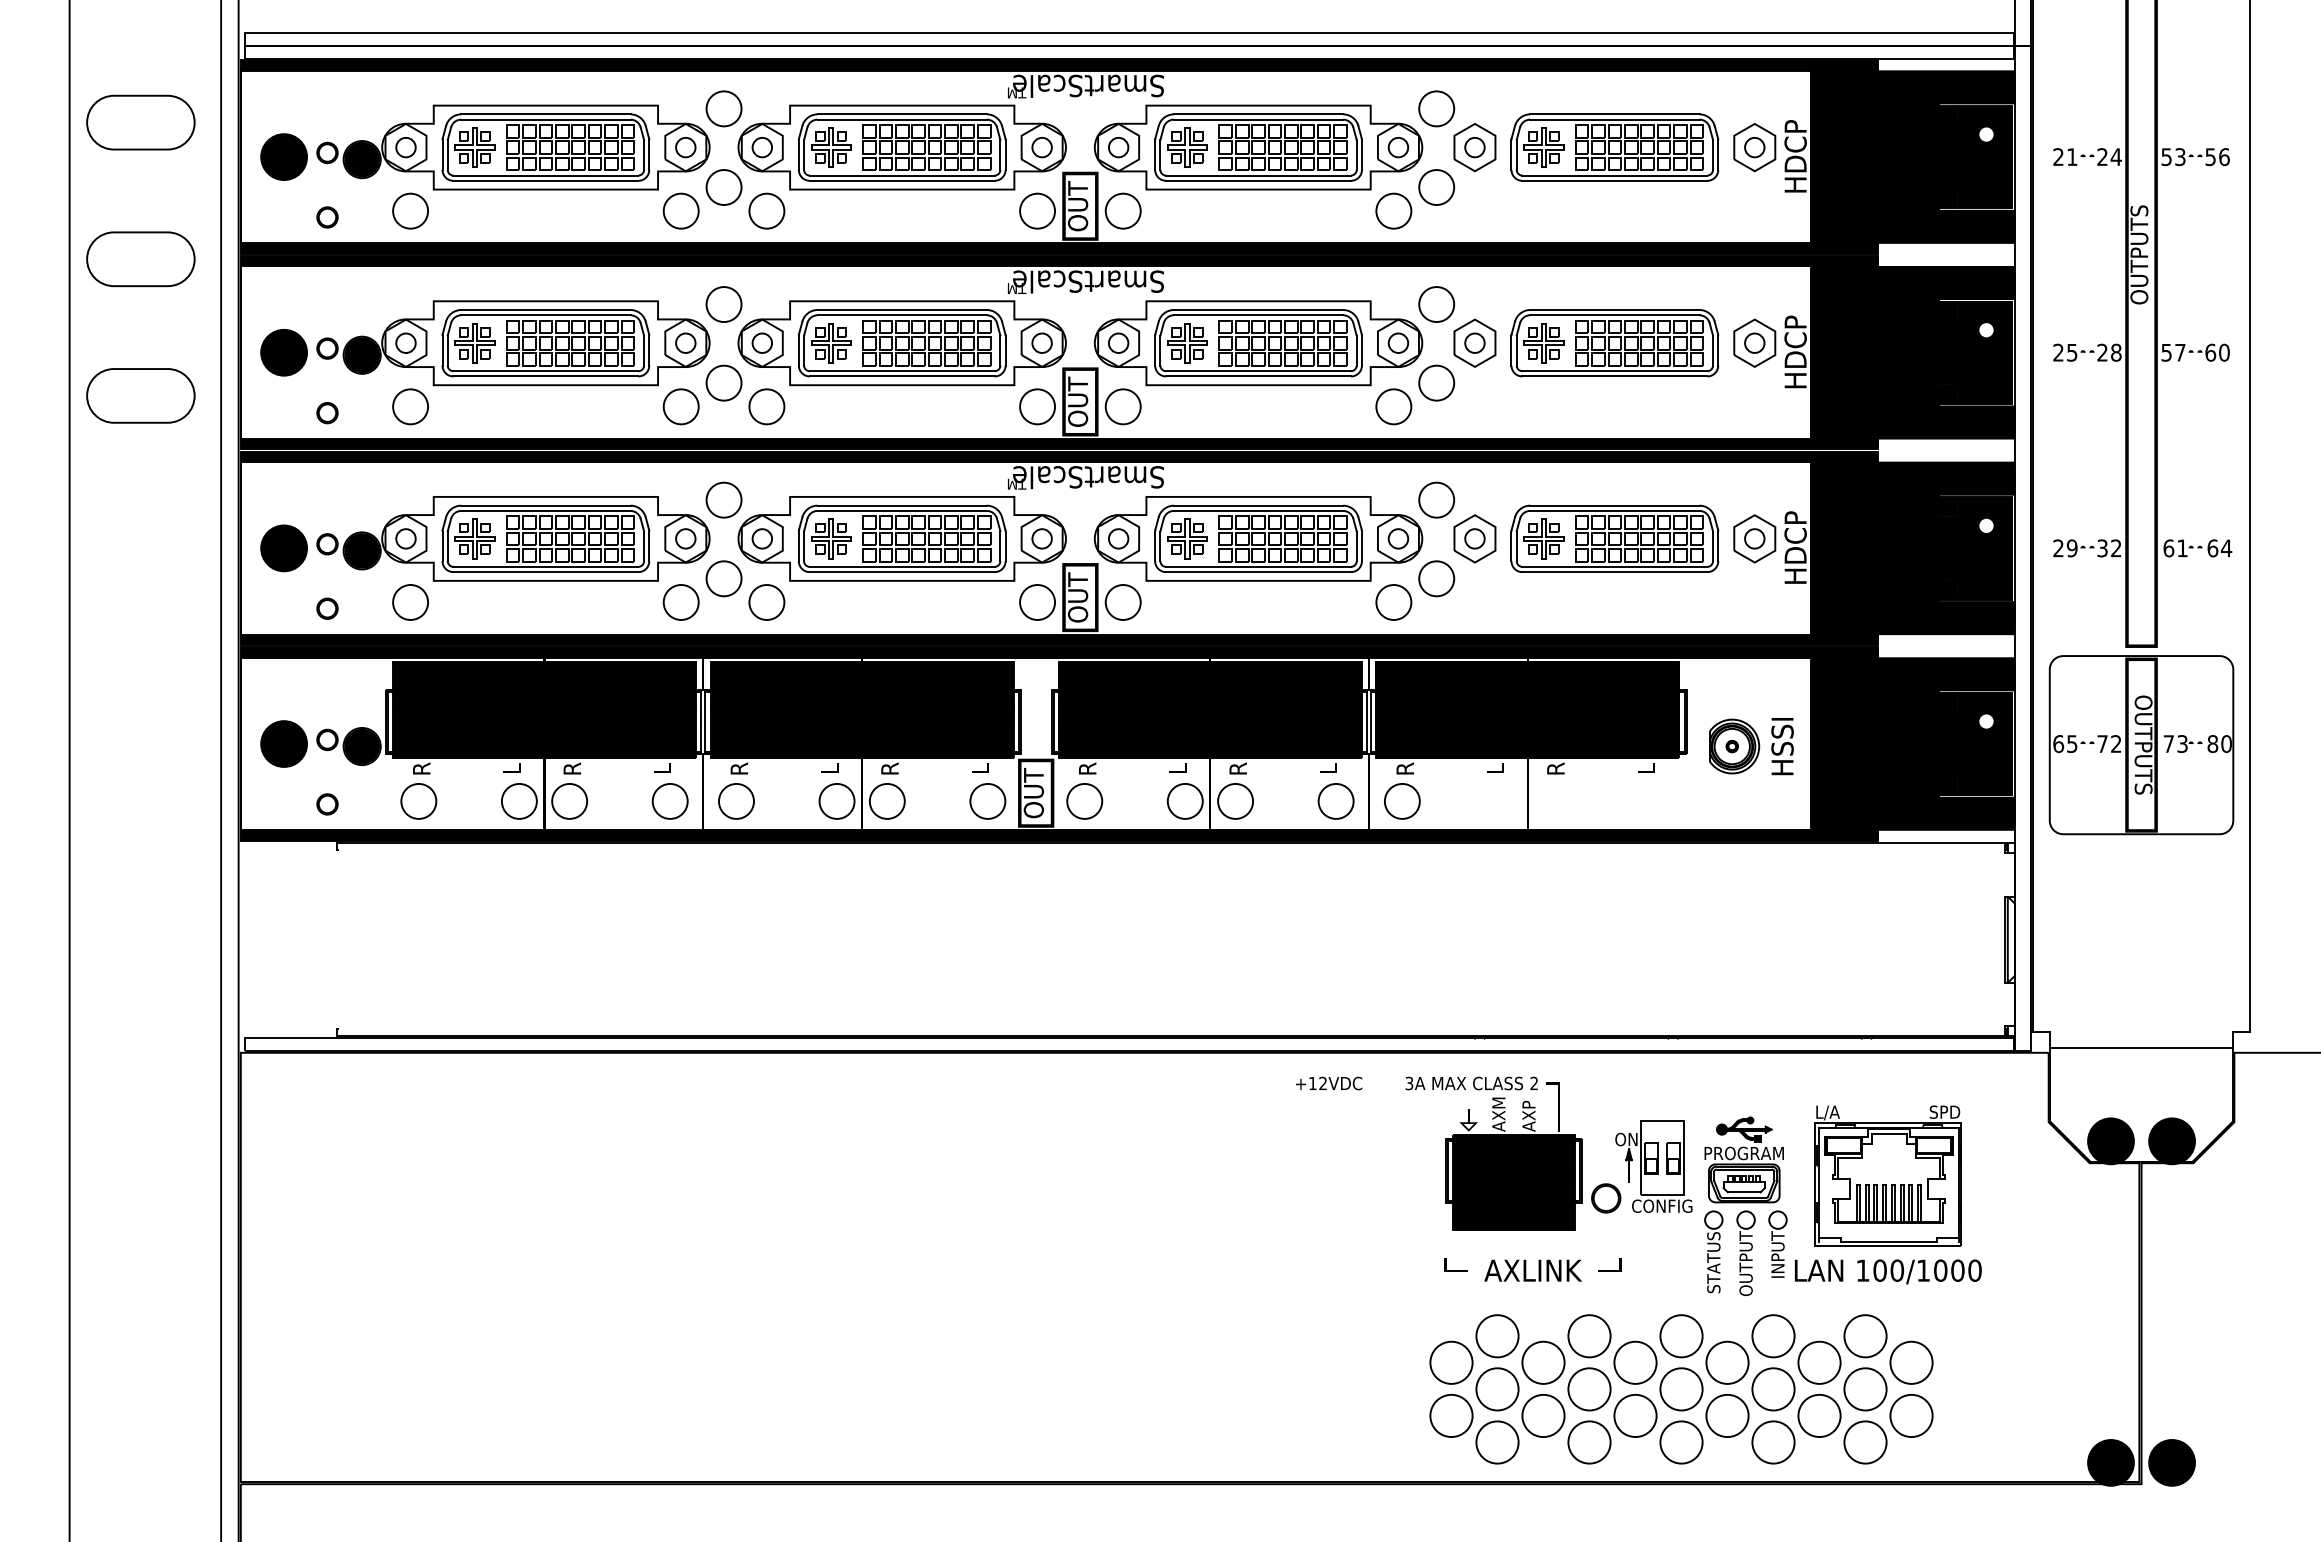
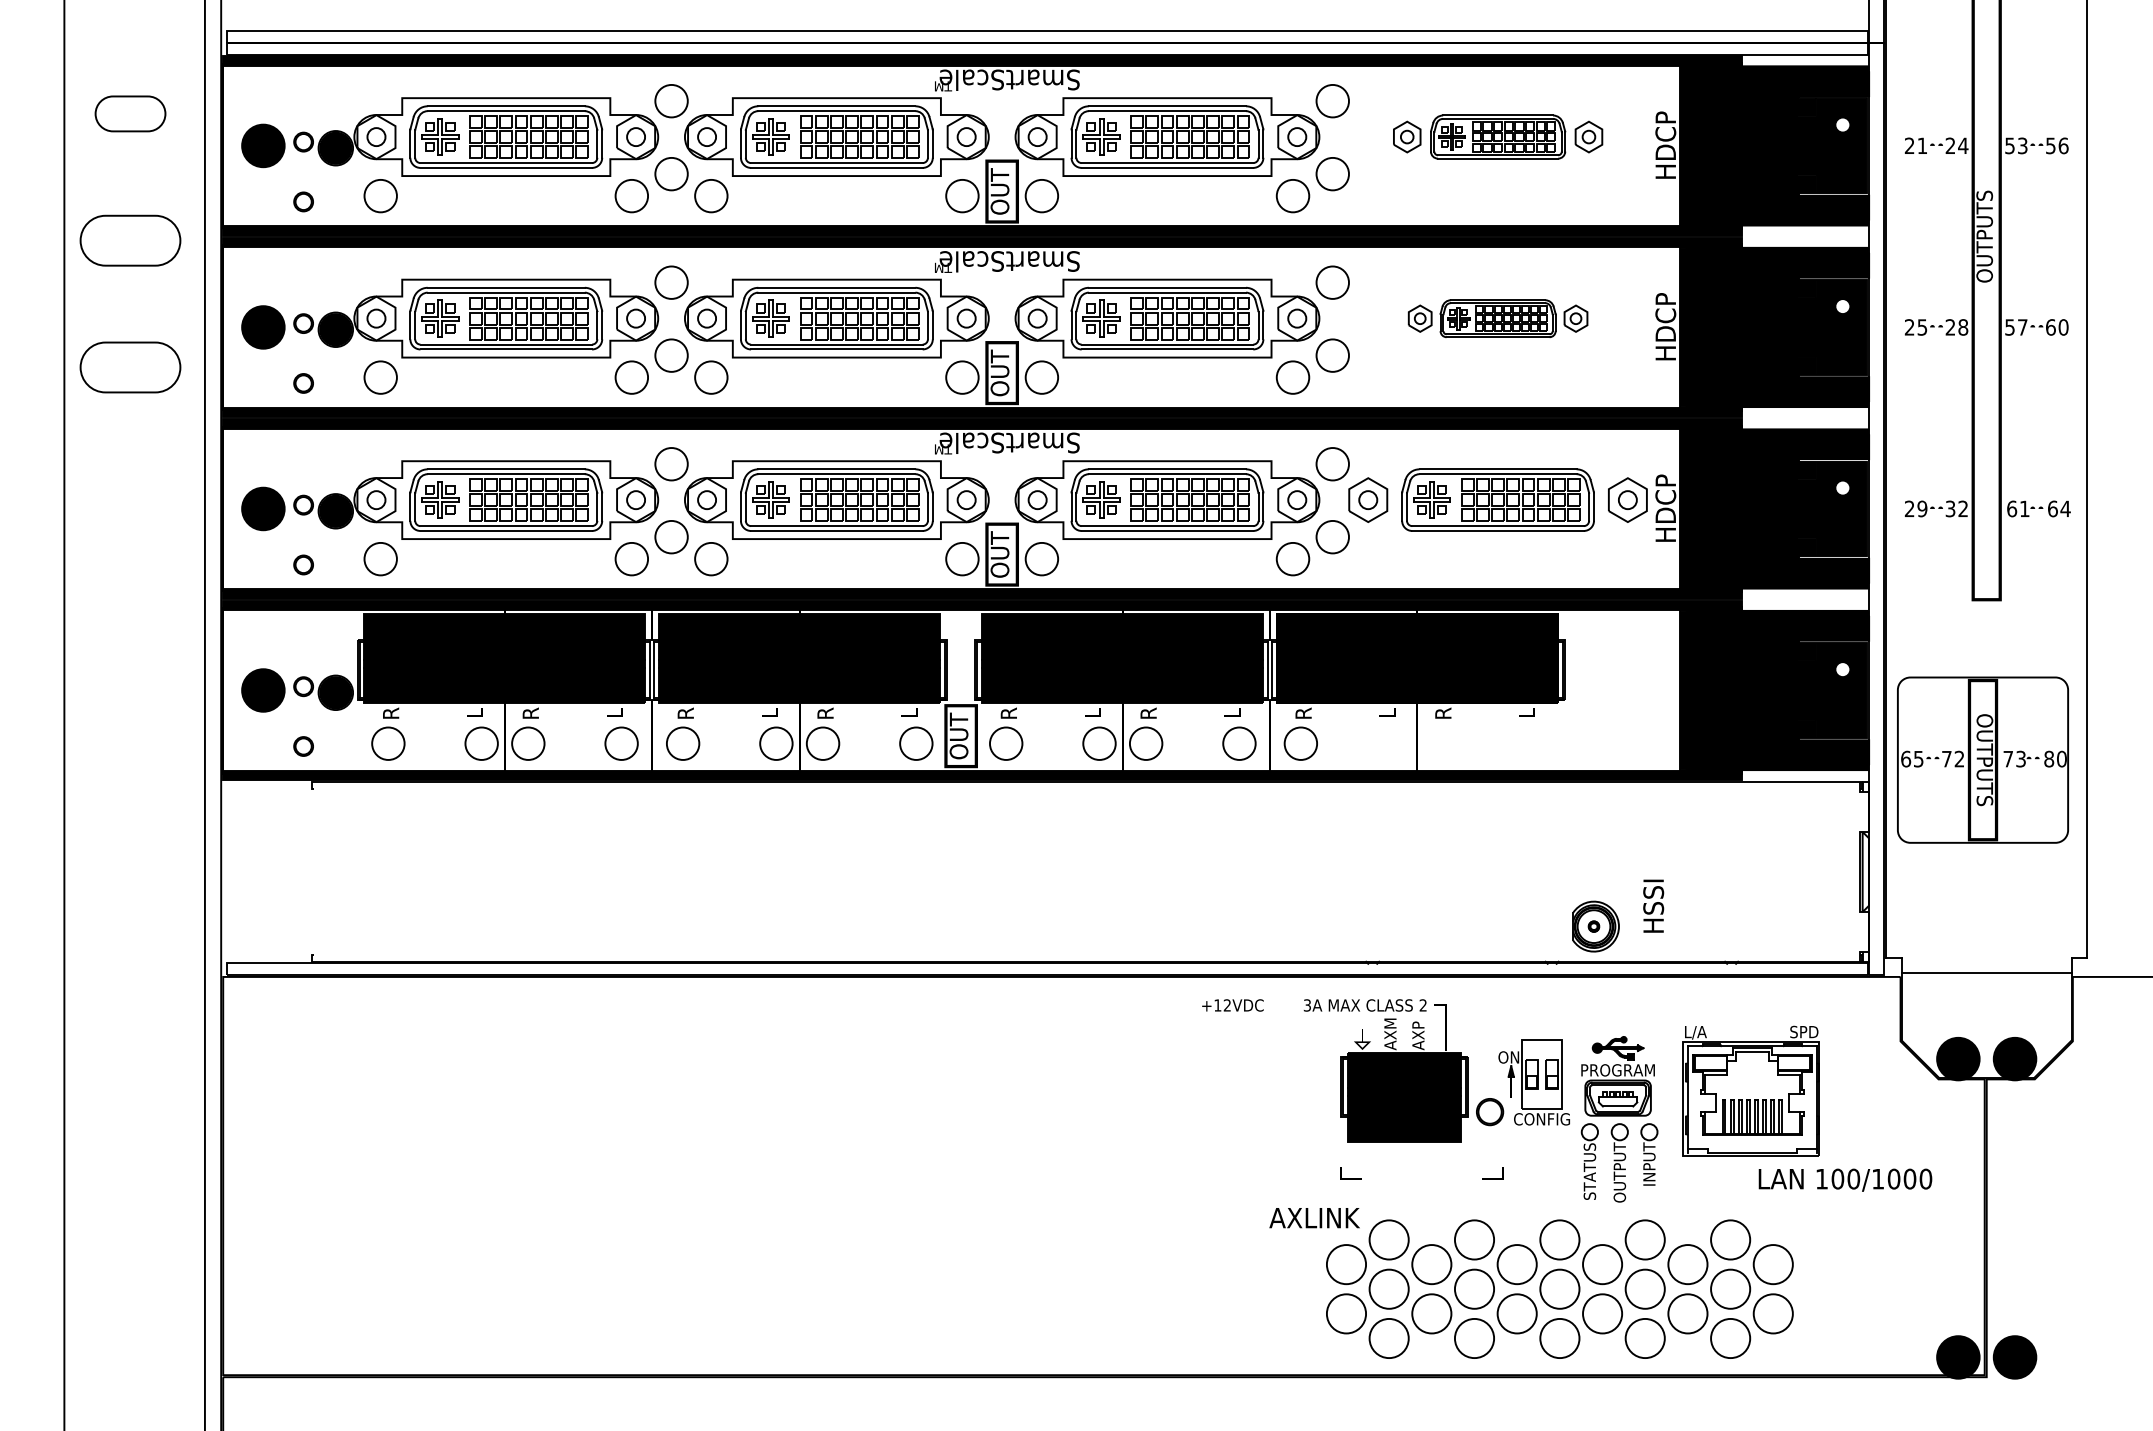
part: (140, 122) -> (130, 113), size x0.7
part: (1614, 147) -> (1497, 137), size x0.7
part: (1614, 343) -> (1497, 318), size x0.6
part: (2141, 745) -> (1982, 760), moved
part: (1734, 746) -> (1596, 926), moved
text: (1782, 746) -> (1653, 906), moved
text: (1532, 1270) -> (1314, 1217), moved
text: (1888, 1271) -> (1845, 1179), moved

